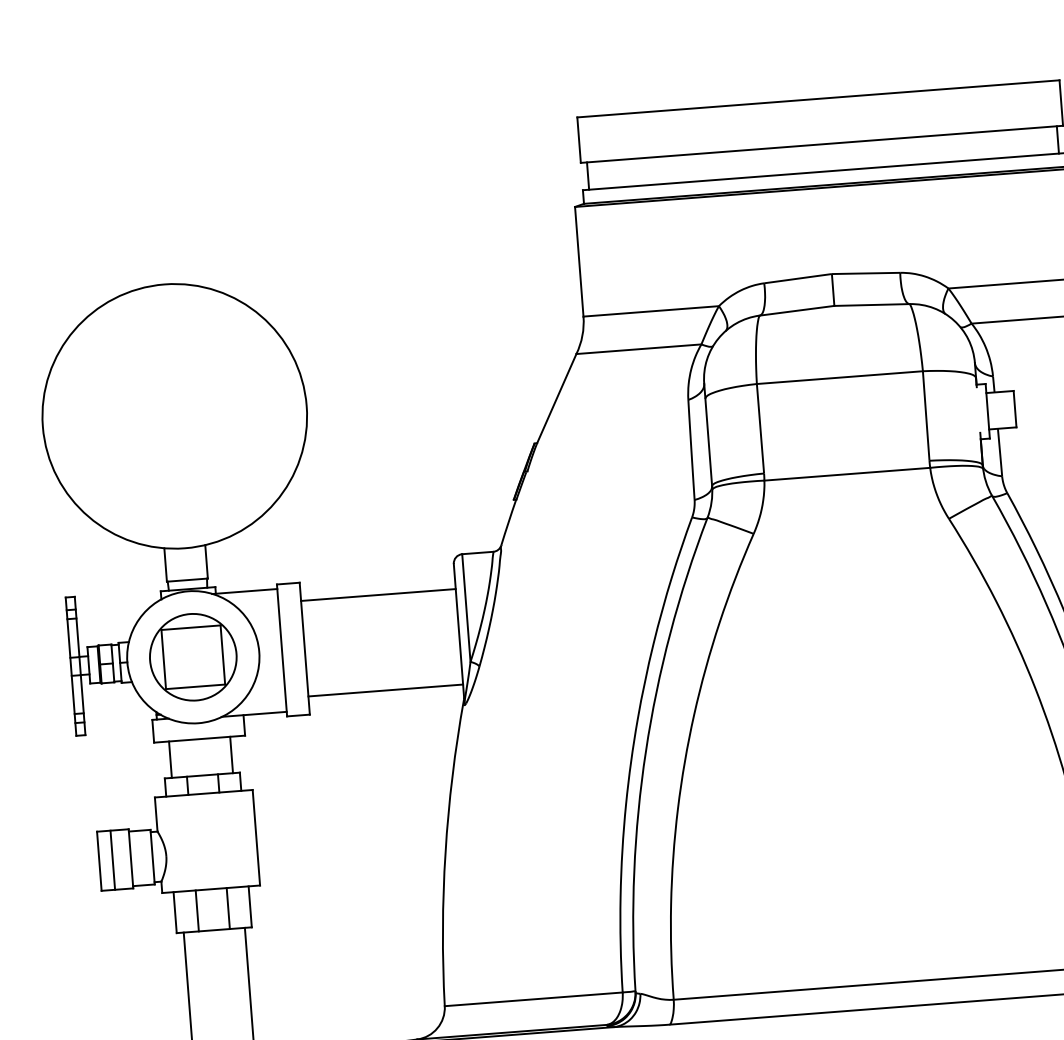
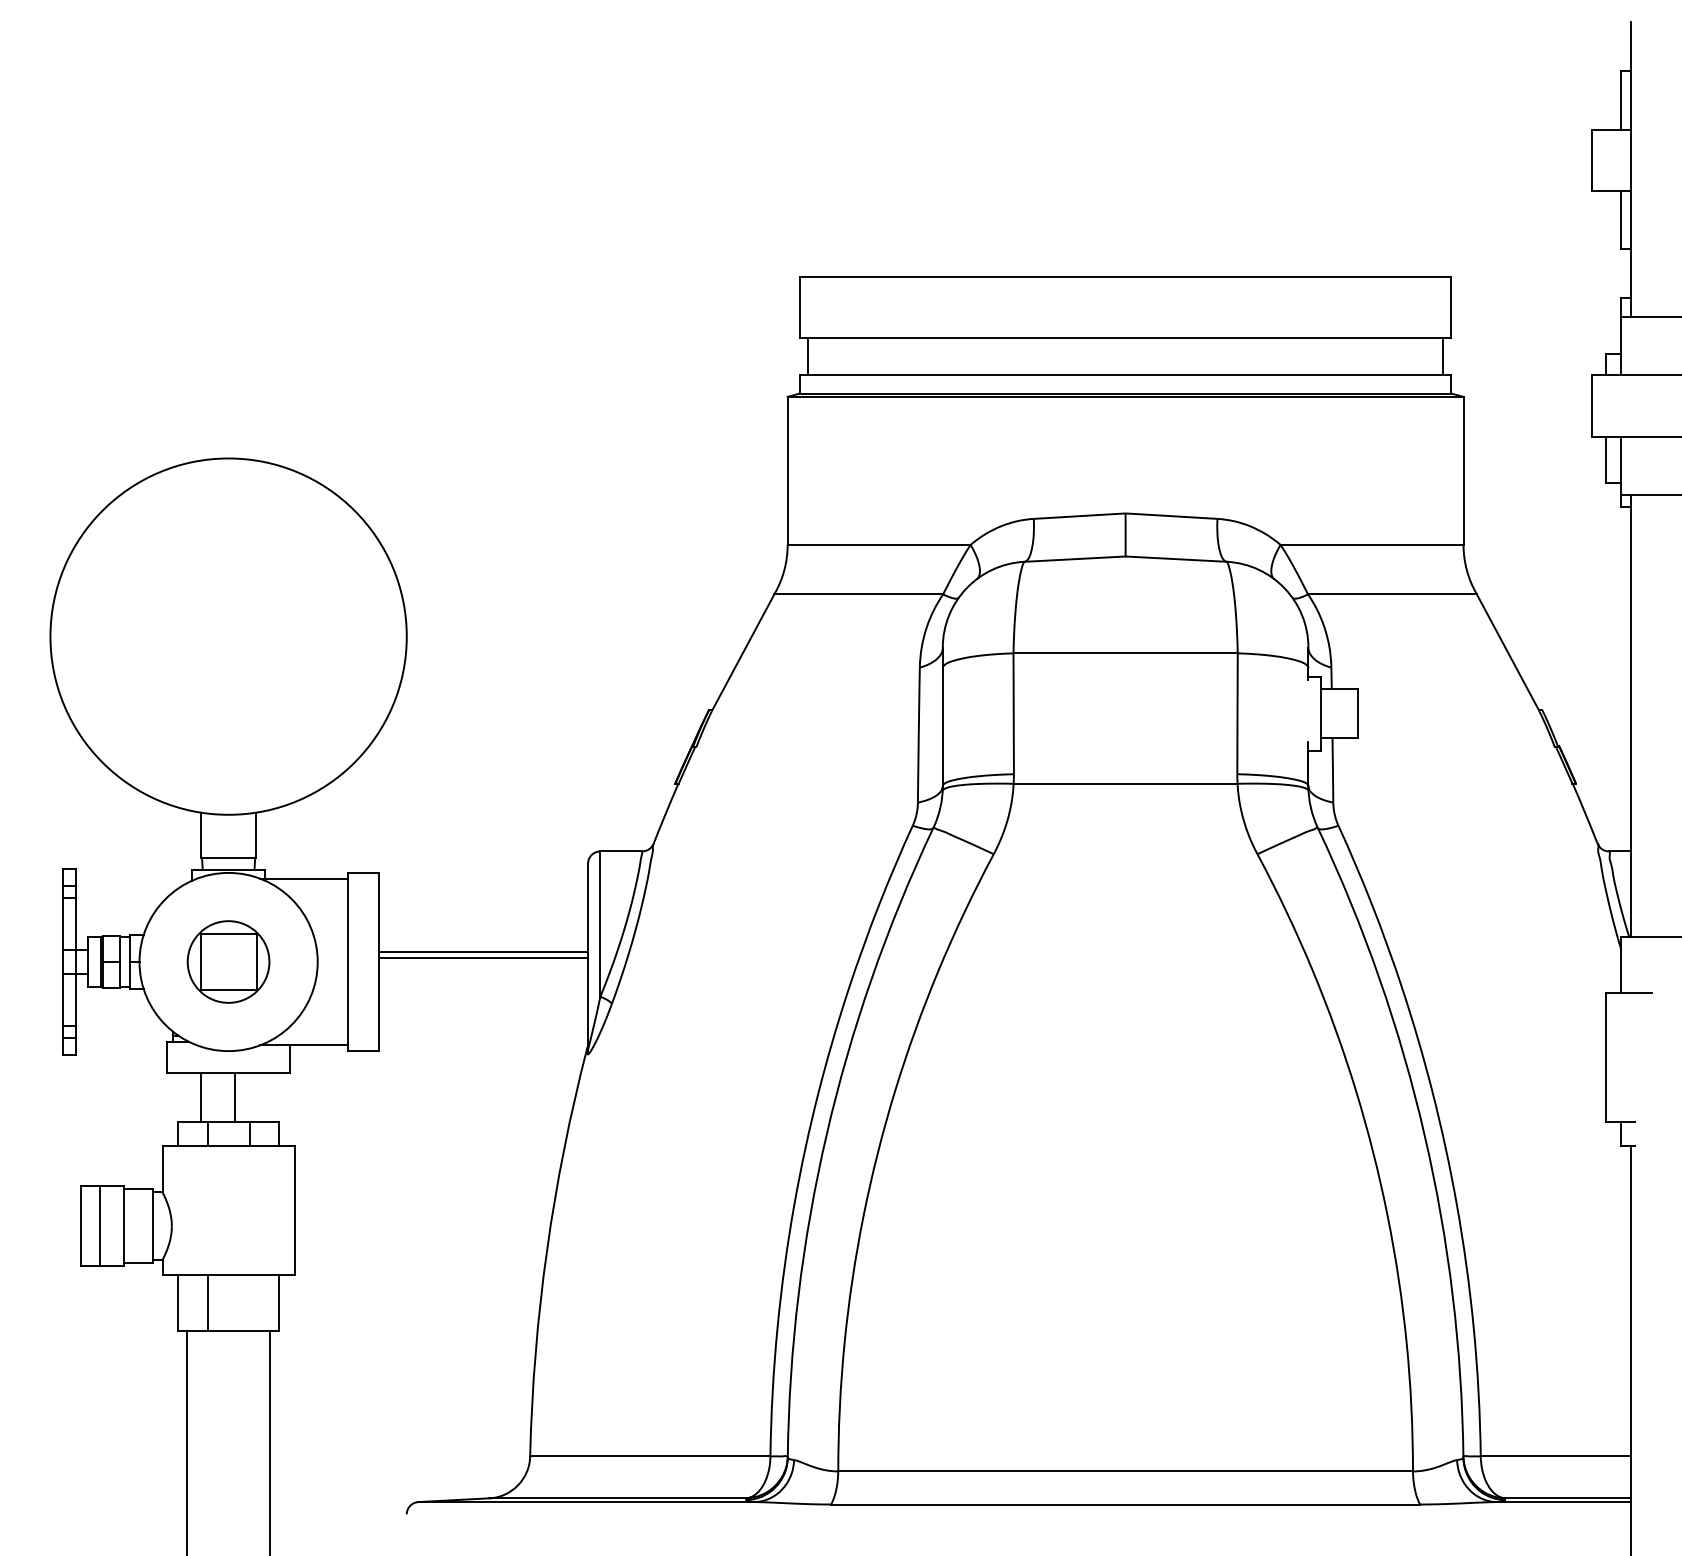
line: (378, 594) -> (483, 951), moved
part: (193, 656) -> (228, 961), size x0.7
line: (385, 690) -> (483, 957), moved
line: (231, 754) -> (200, 1096), moved
line: (170, 759) -> (235, 1096), moved
line: (228, 908) -> (249, 1302), removed

